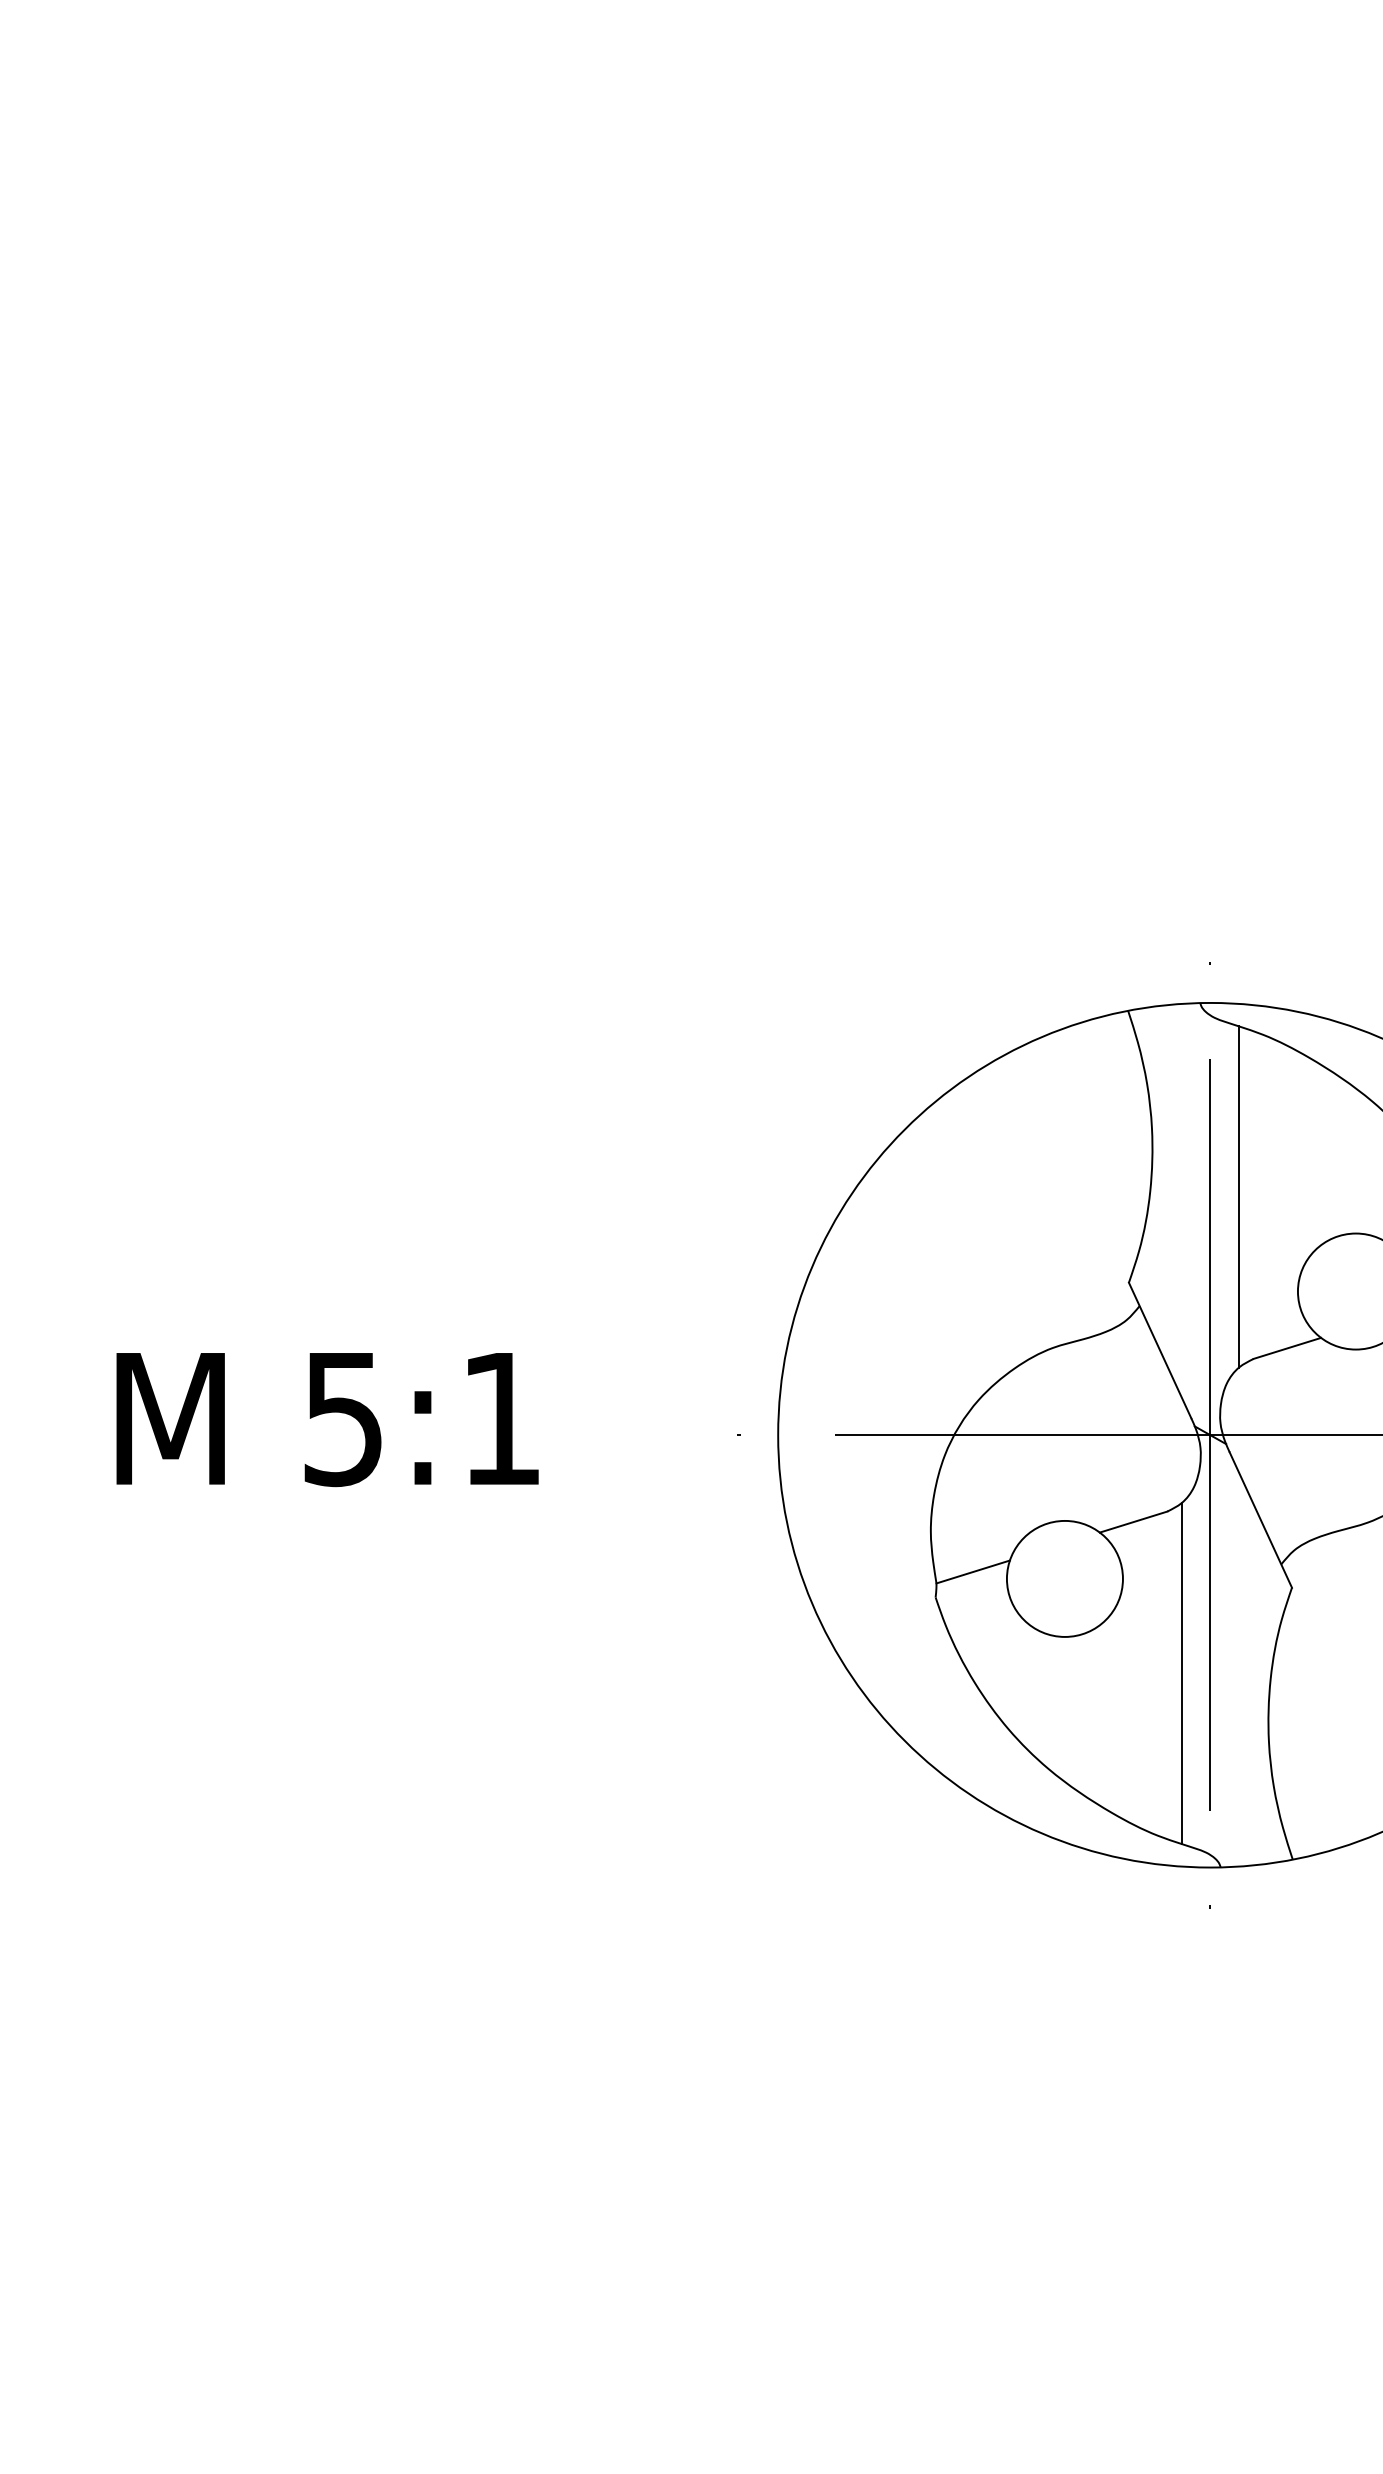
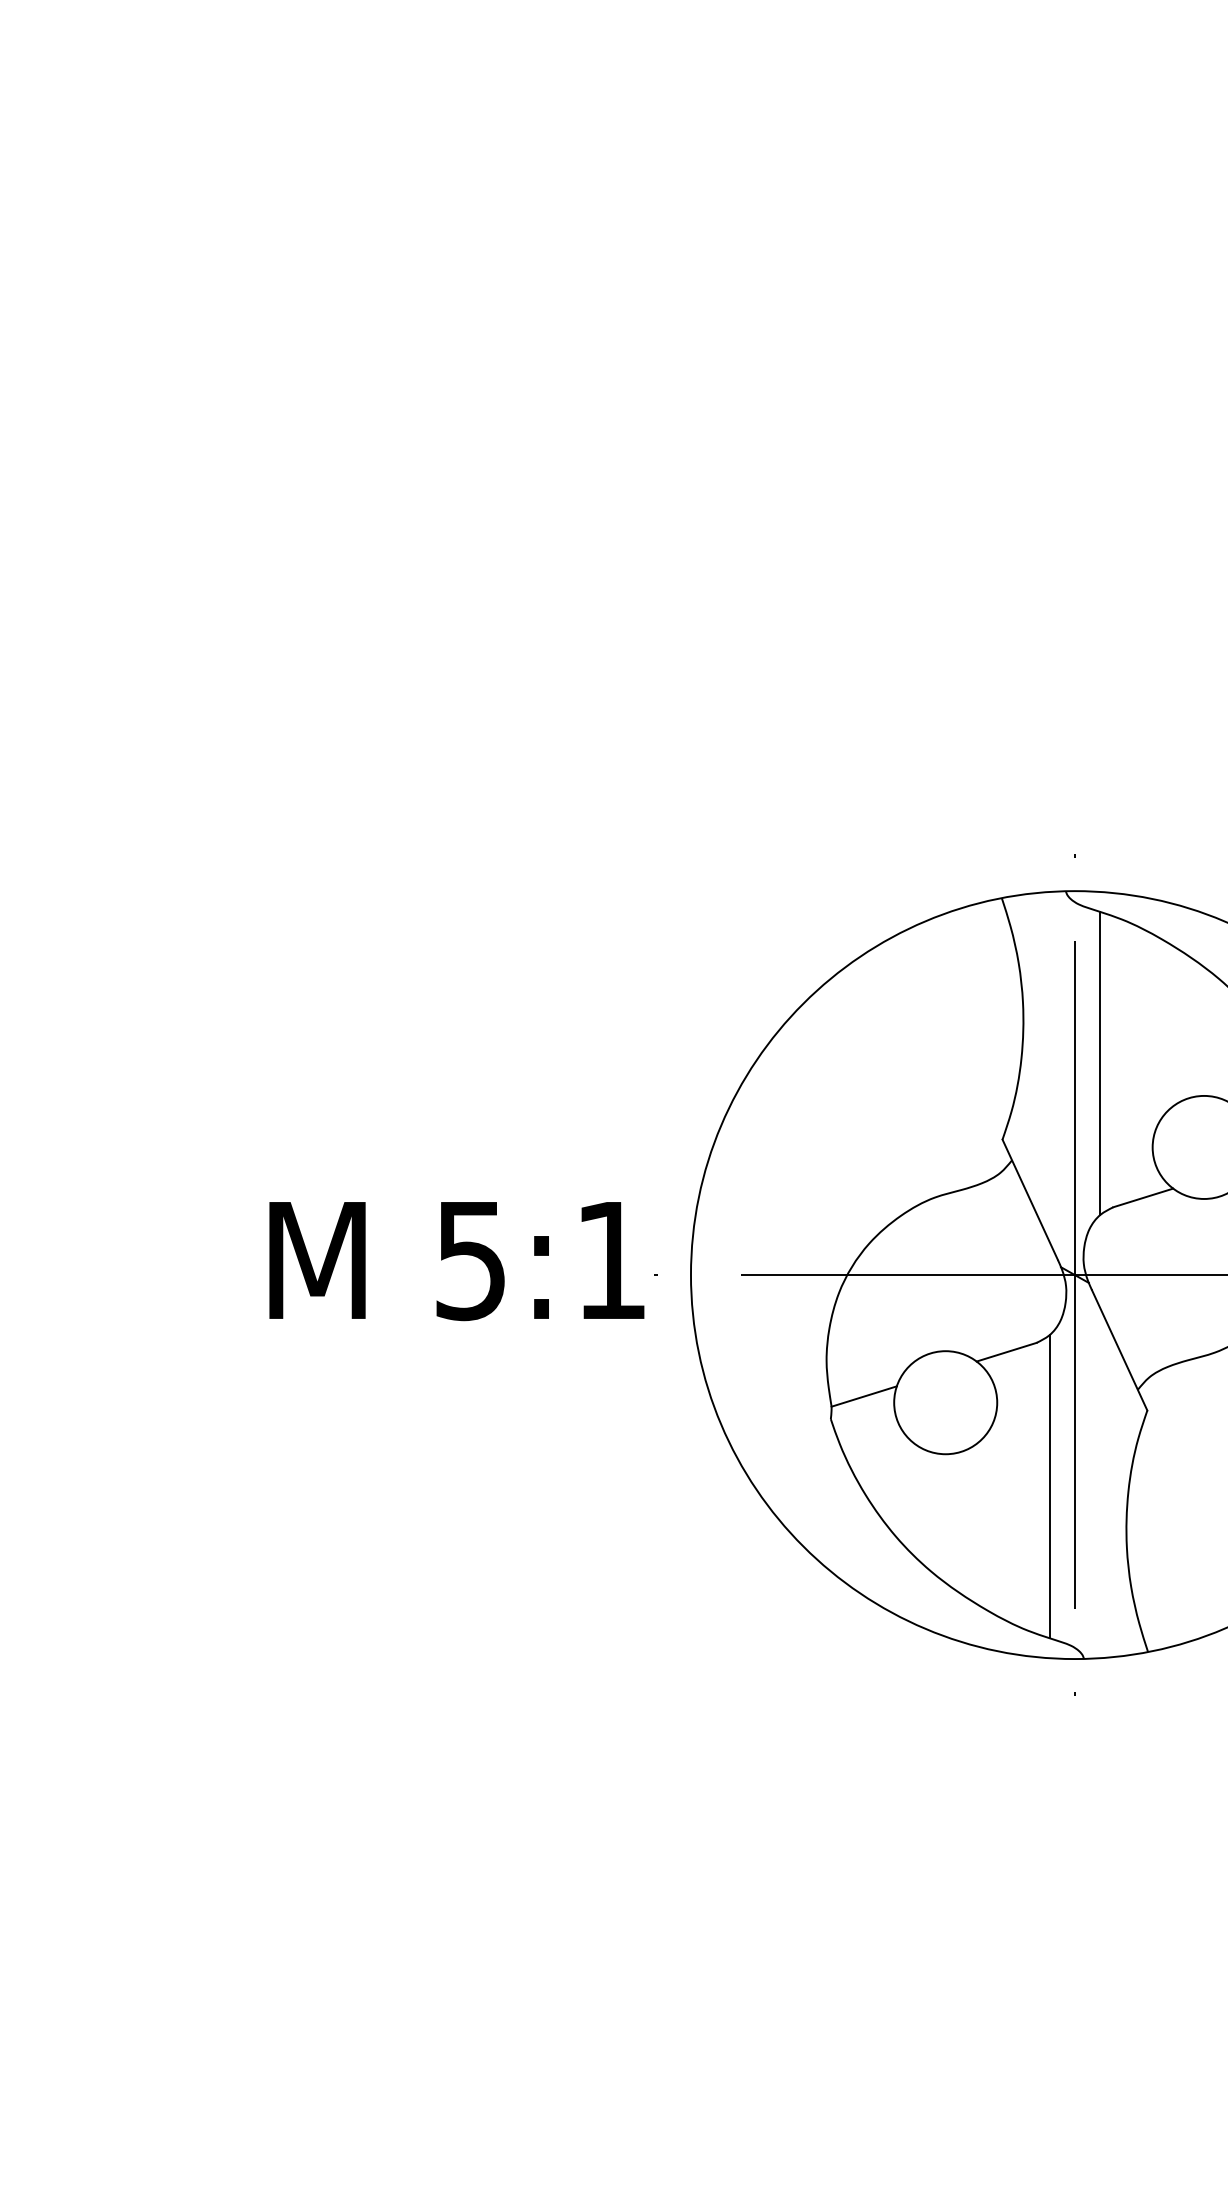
text: (327, 1420) -> (456, 1261), moved

